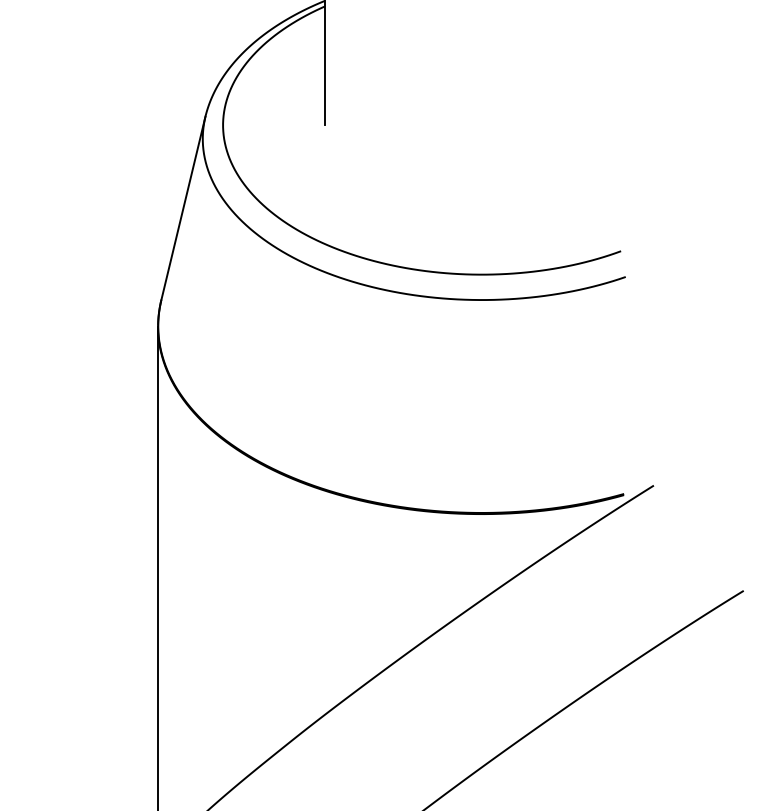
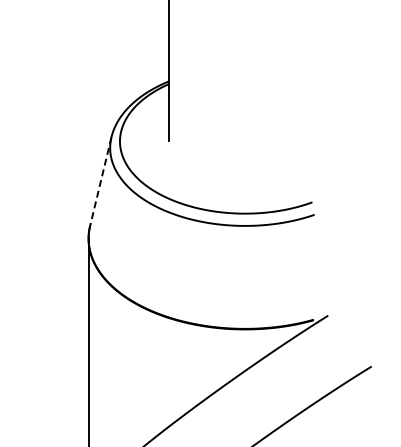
line: (182, 208) -> (100, 181), solid -> dashed

